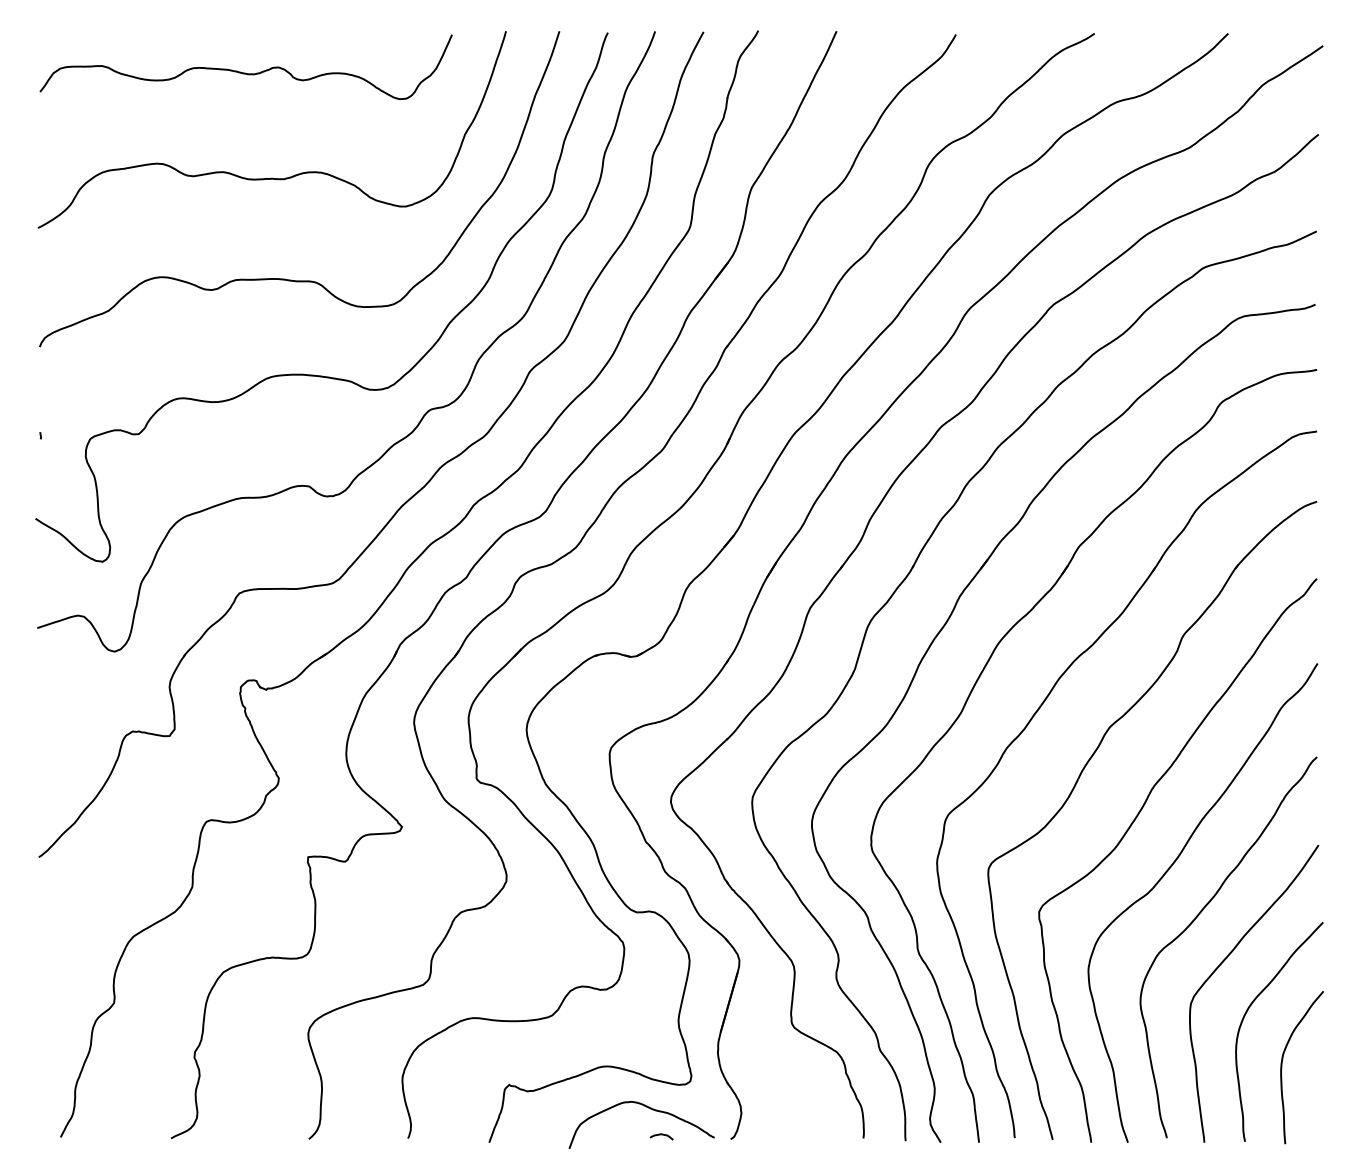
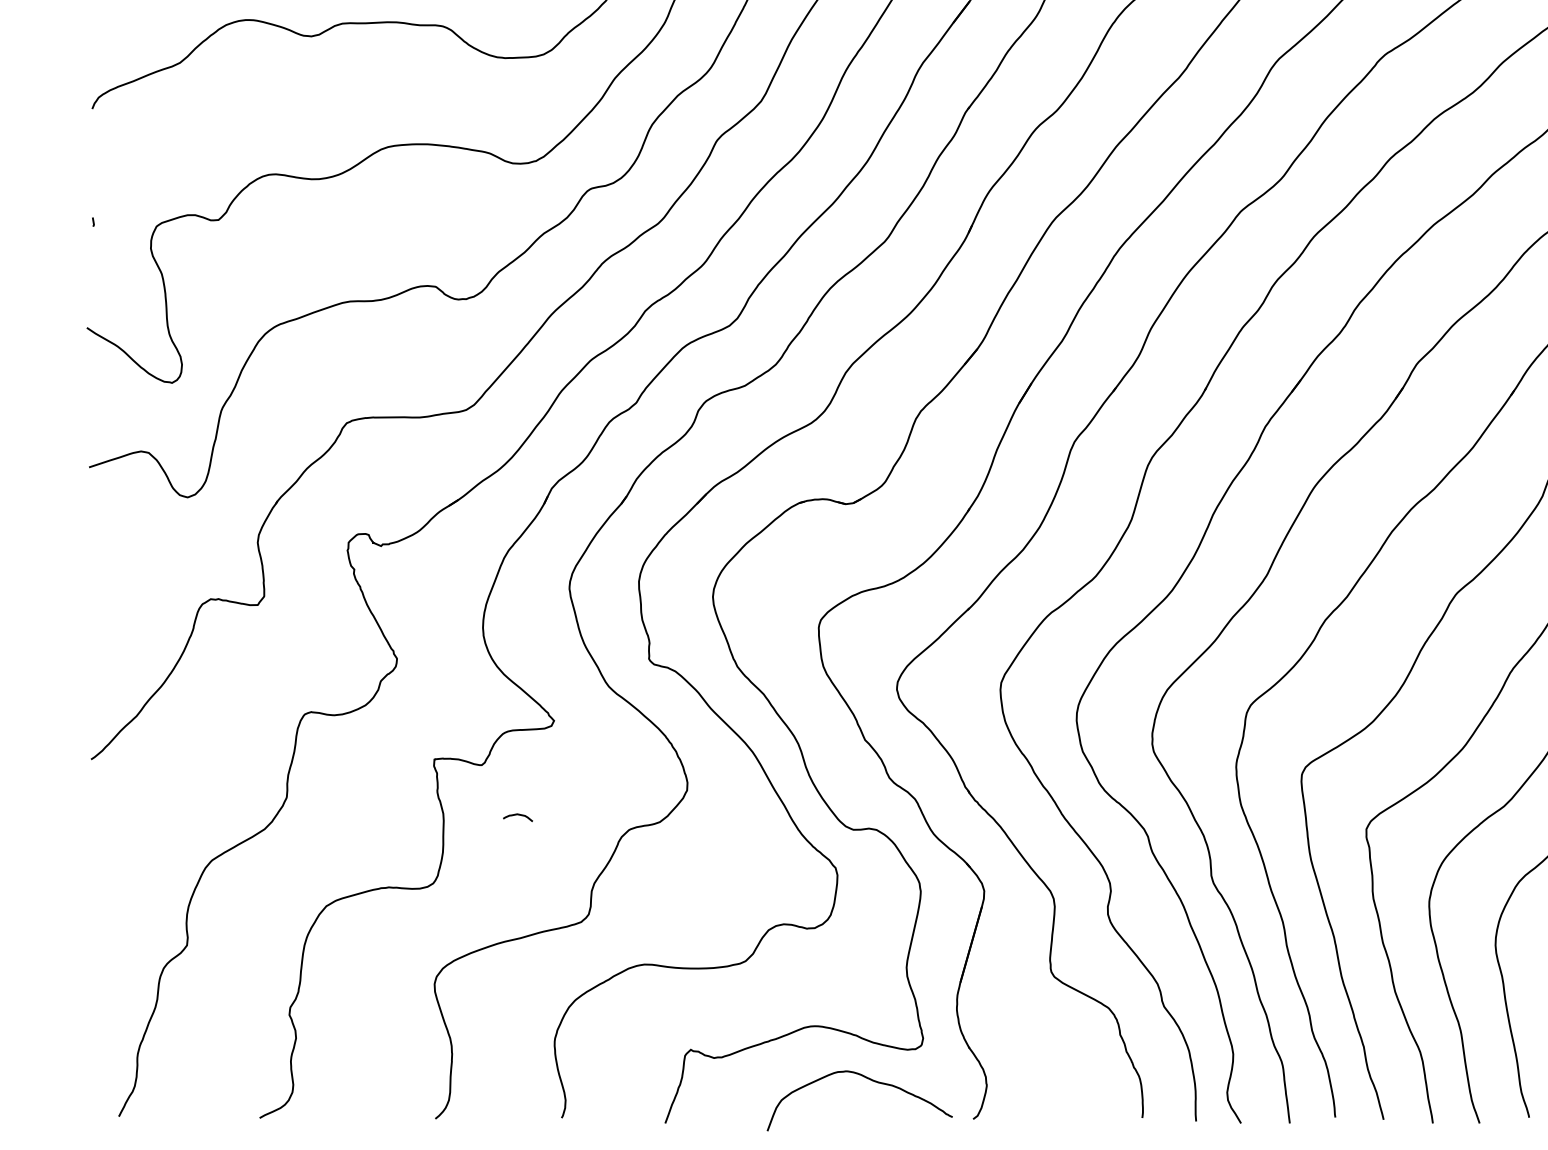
curve: (661, 1135) -> (517, 815), moved

